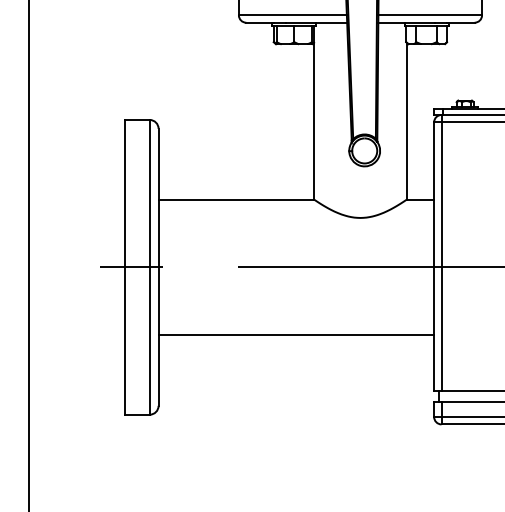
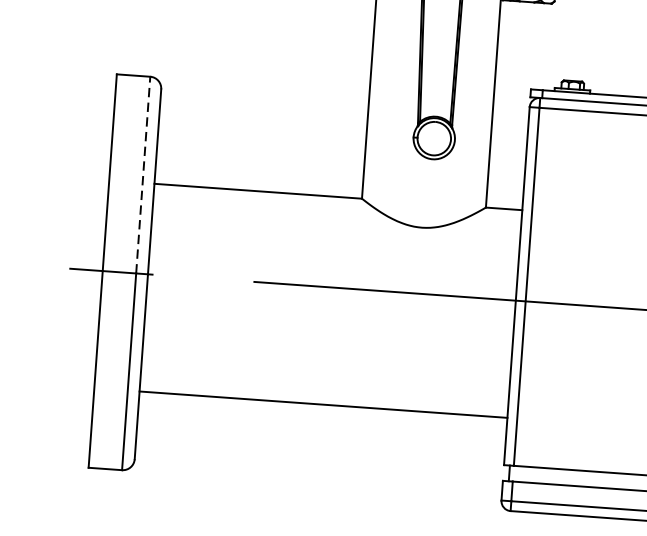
line: (149, 193) -> (142, 174), solid -> dashed
line: (296, 335) -> (323, 405), moved

